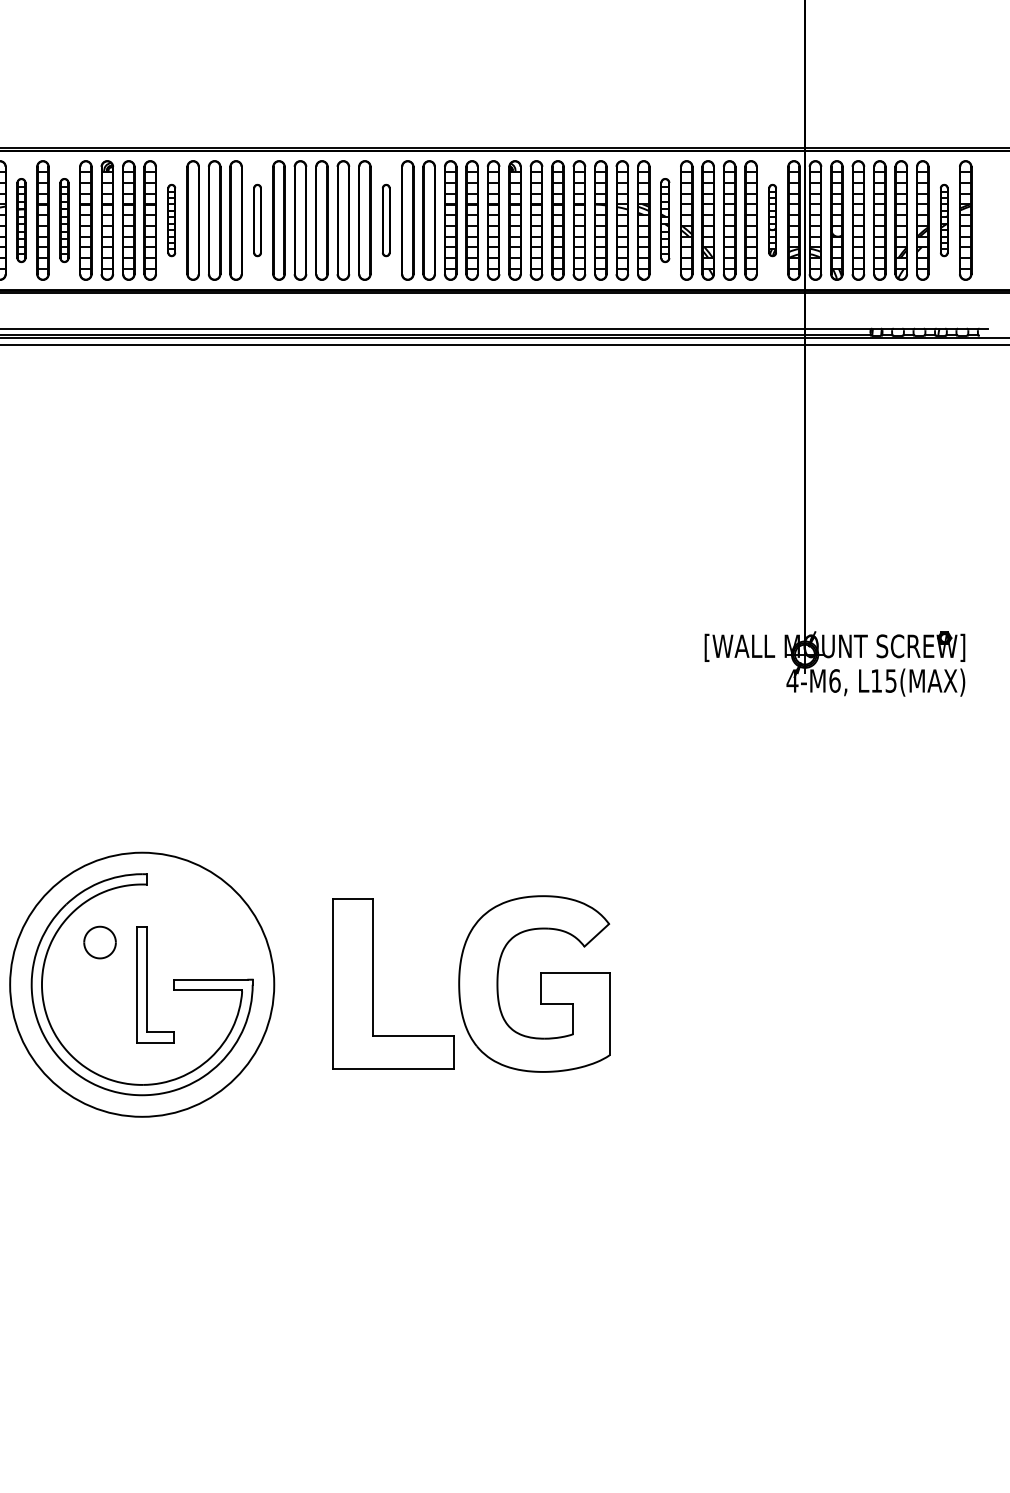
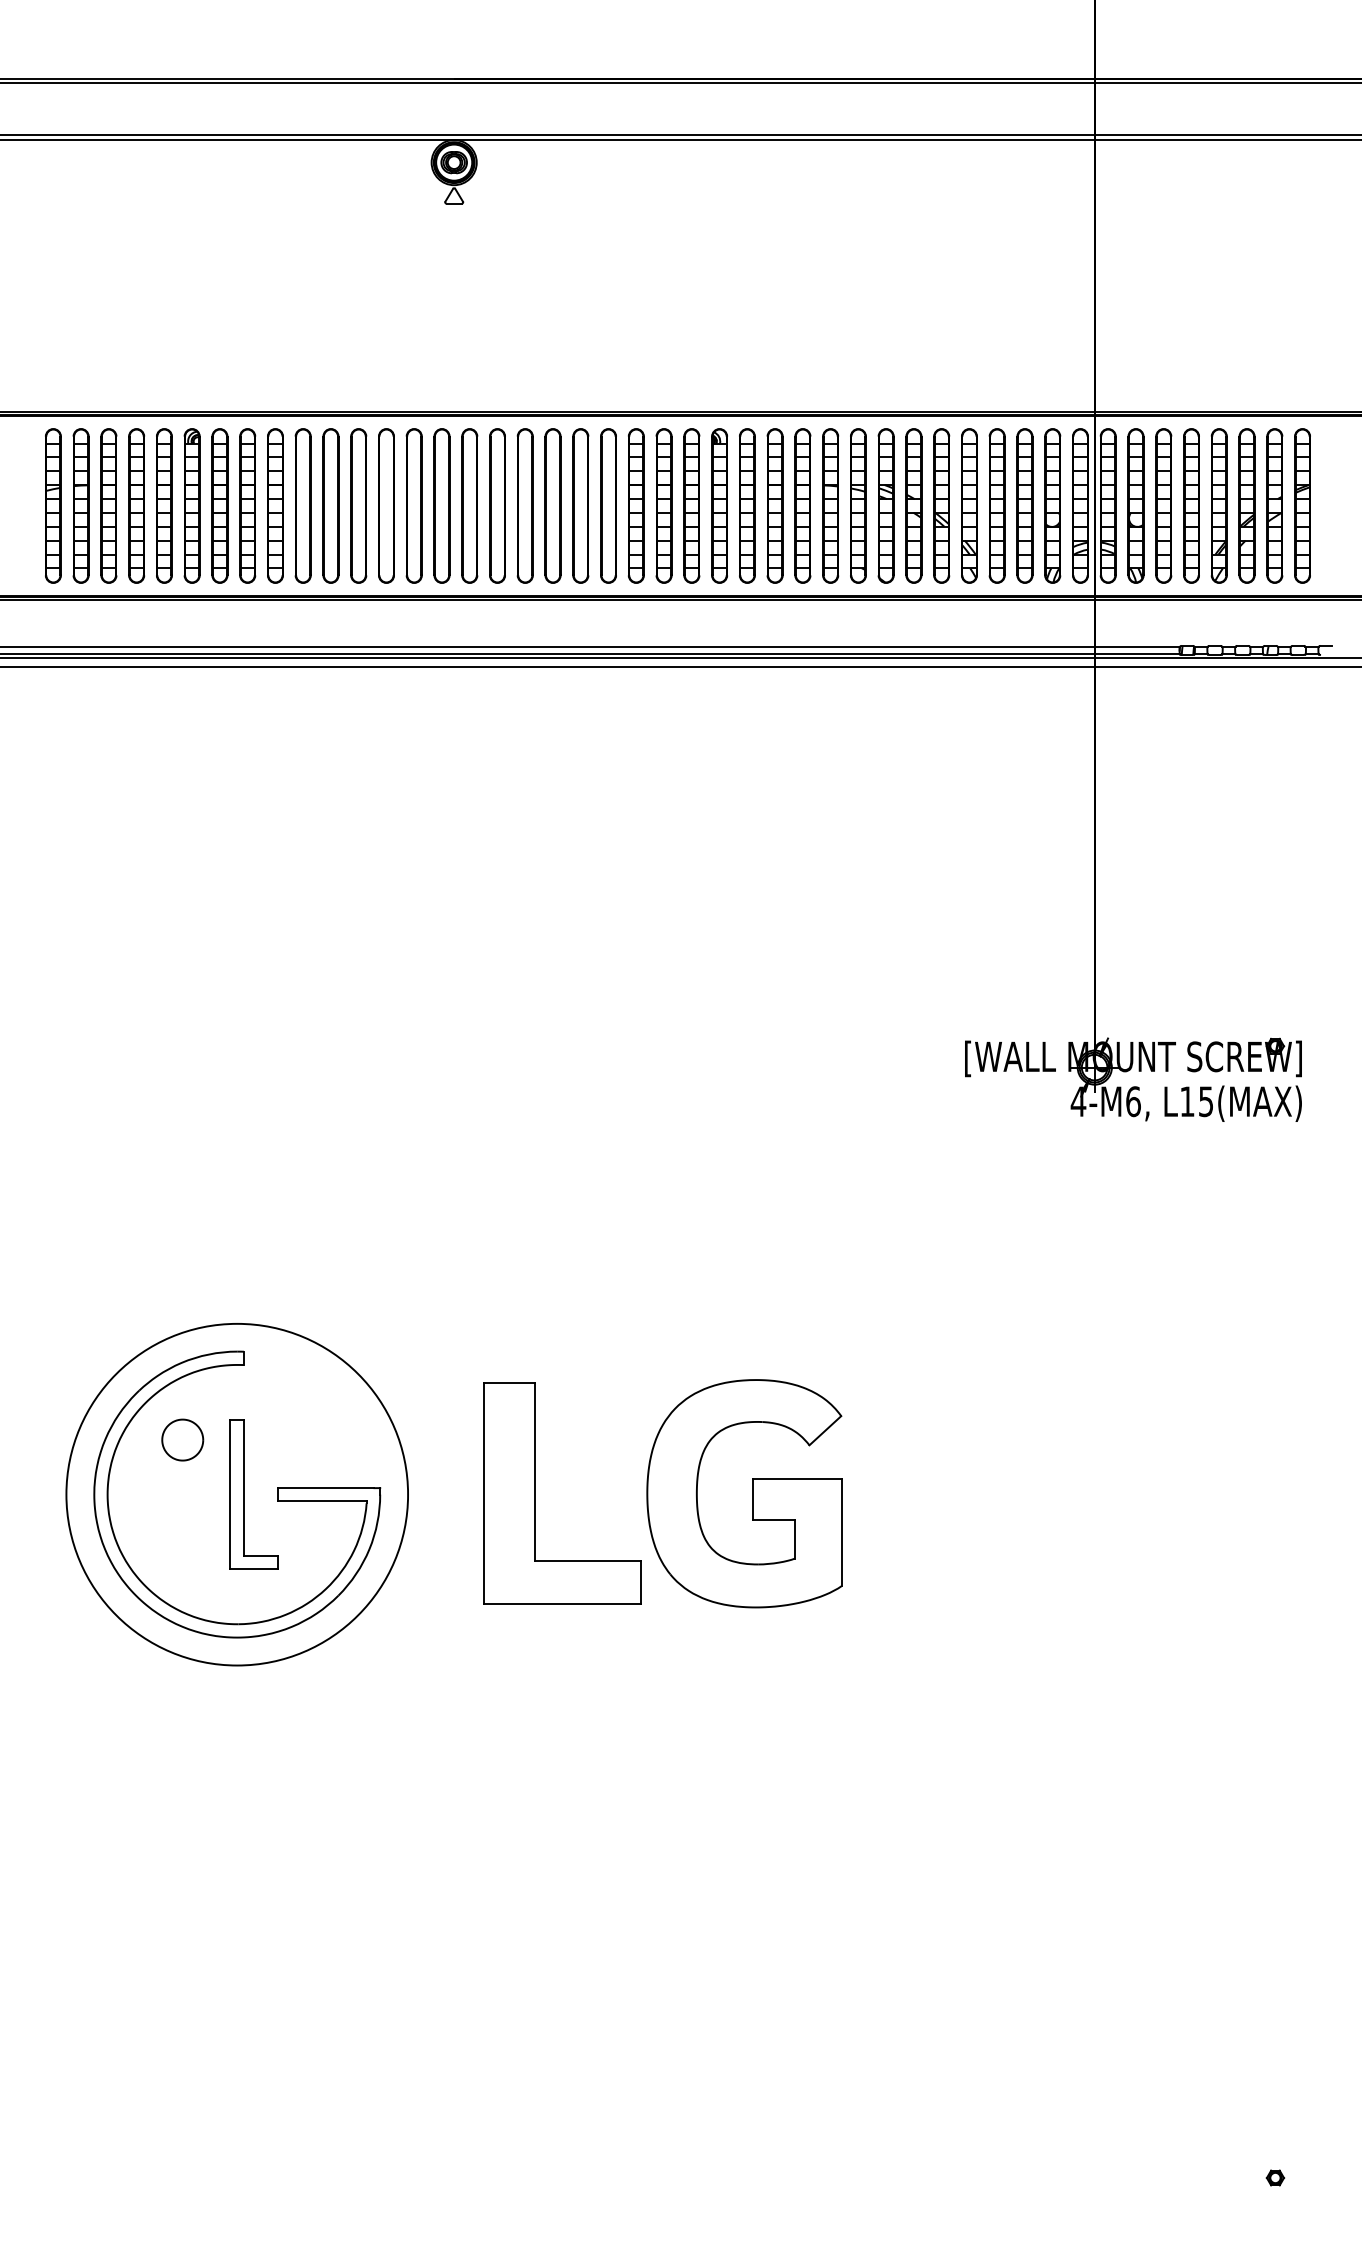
part: (21, 220) -> (80, 505), size x1.43
part: (64, 220) -> (136, 505), size x1.43
part: (171, 220) -> (275, 505), size x1.67
part: (257, 220) -> (386, 505), size x1.67
part: (385, 220) -> (552, 505), size x1.67
part: (664, 220) -> (913, 505), size x1.43
part: (772, 220) -> (1052, 505), size x1.67
part: (943, 220) -> (1274, 505), size x1.67

